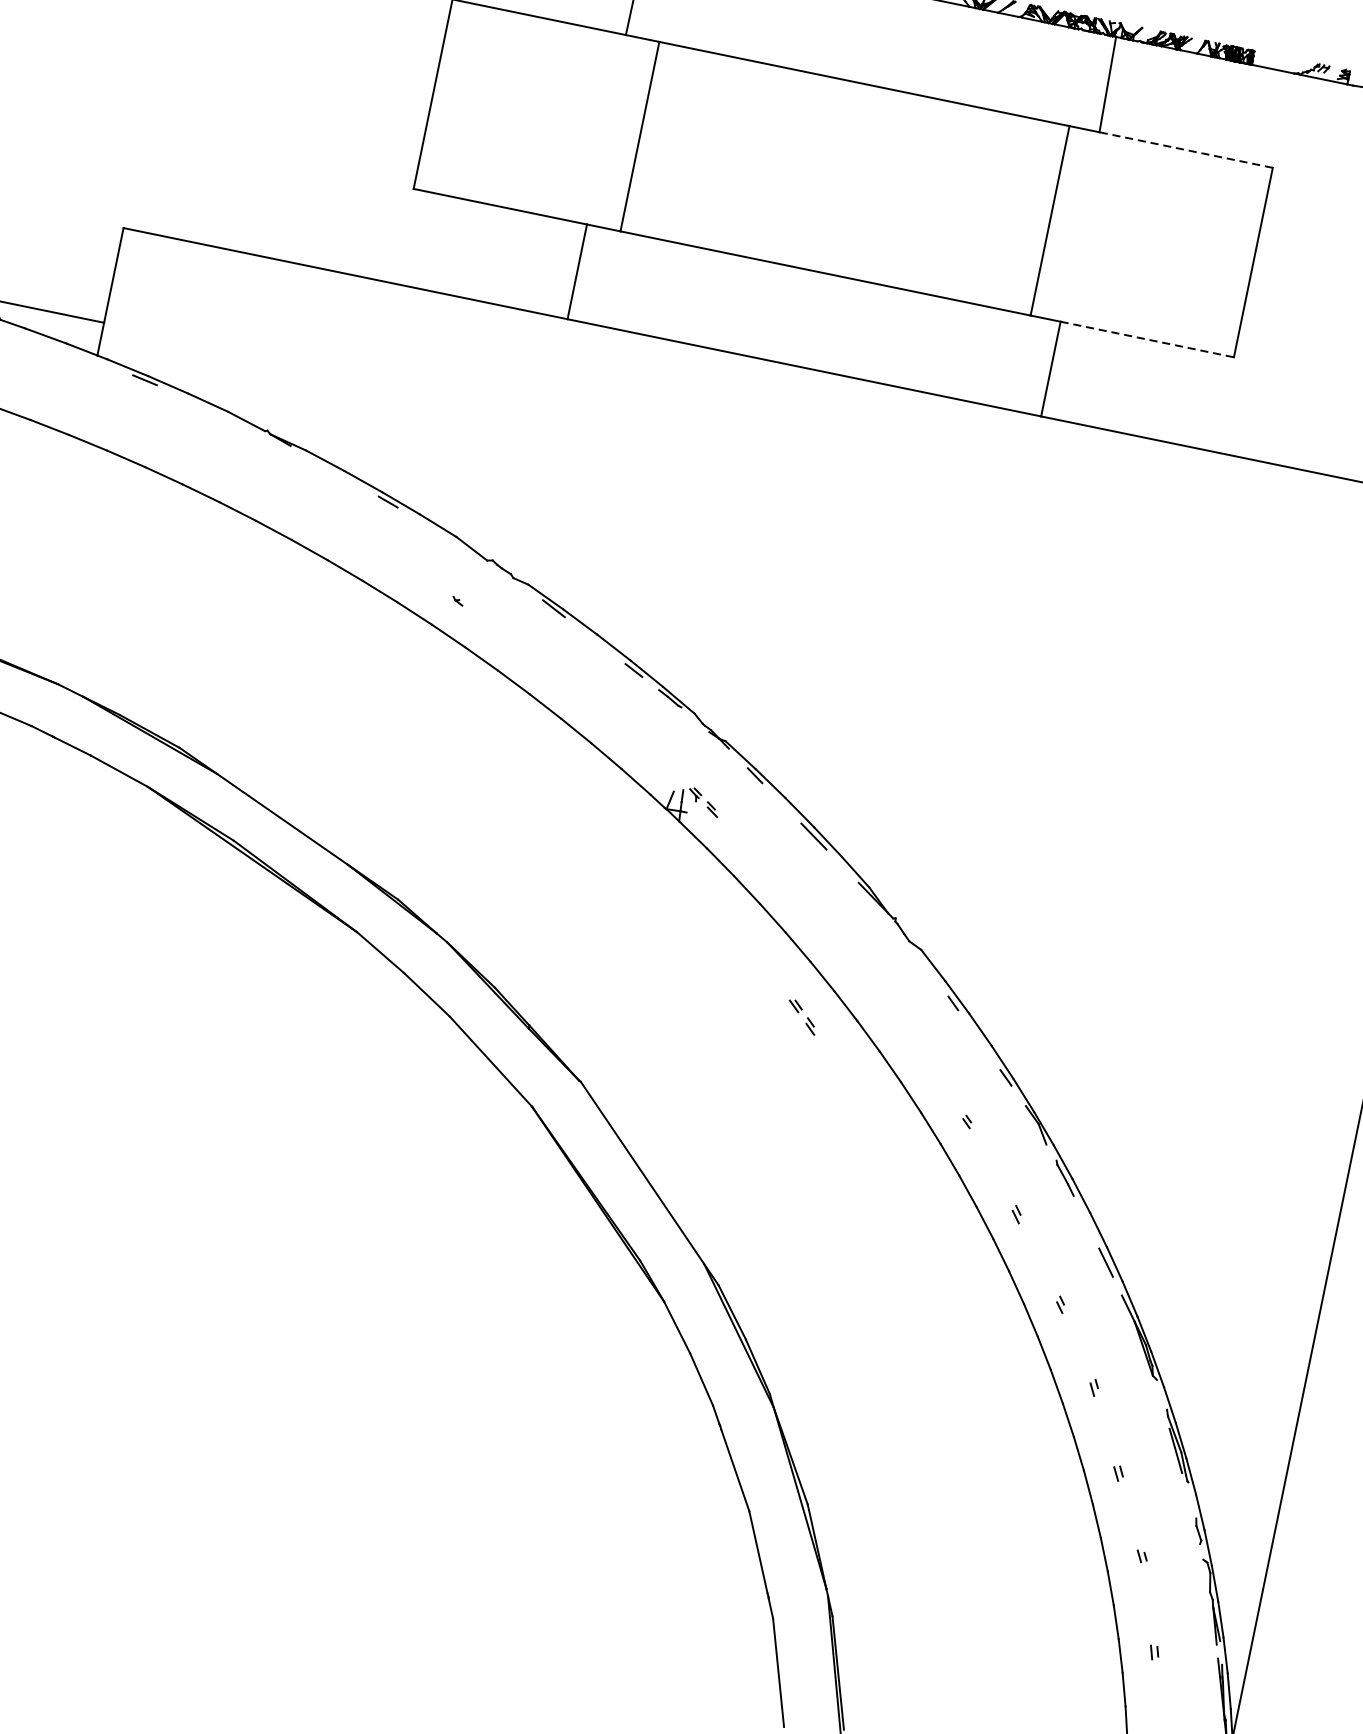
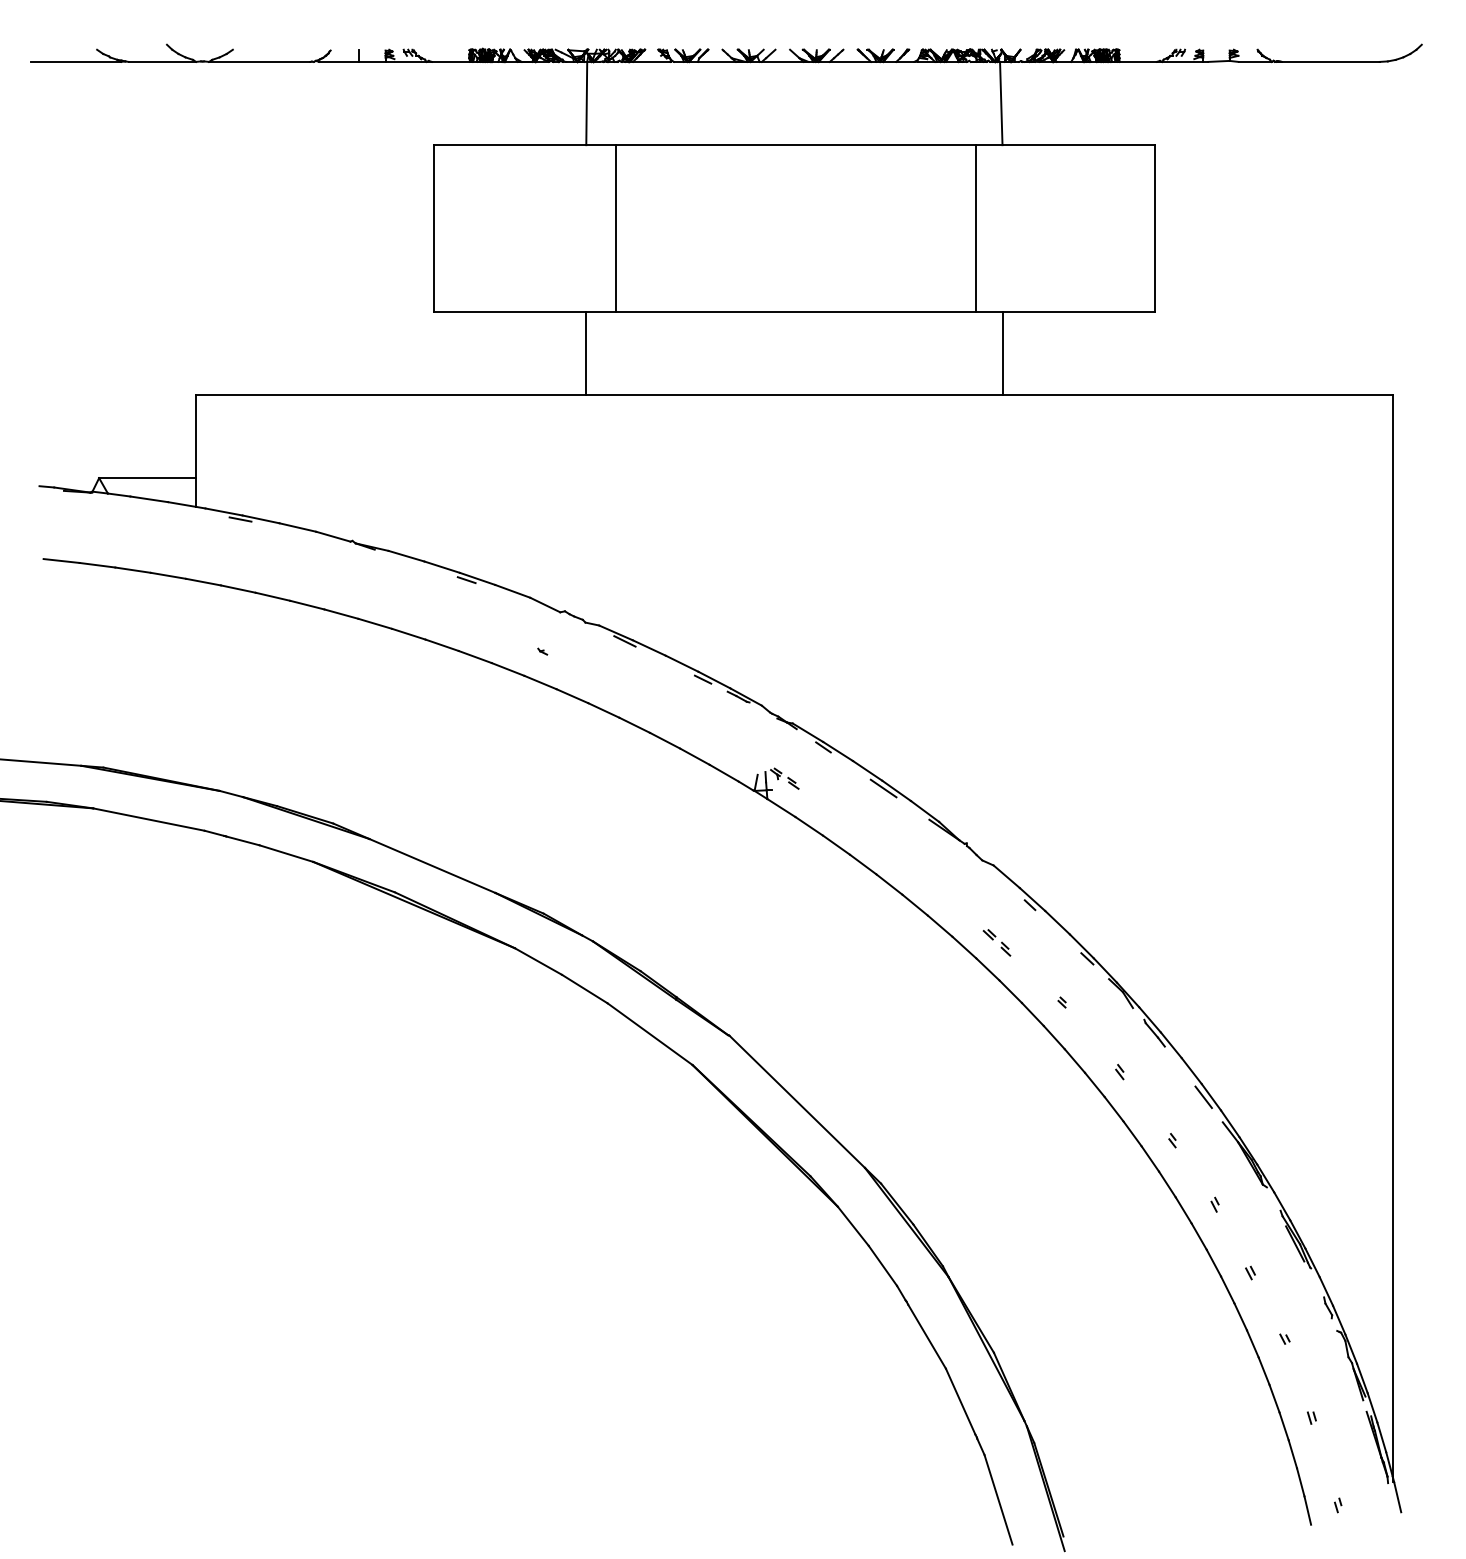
line: (1185, 150) -> (1078, 145), dashed -> solid
line: (1148, 339) -> (1079, 311), dashed -> solid
part: (801, 1016) -> (996, 942), moved

